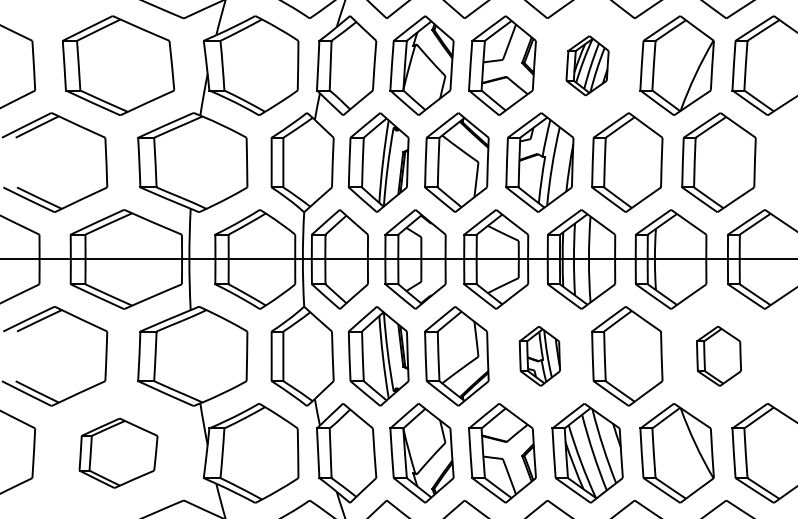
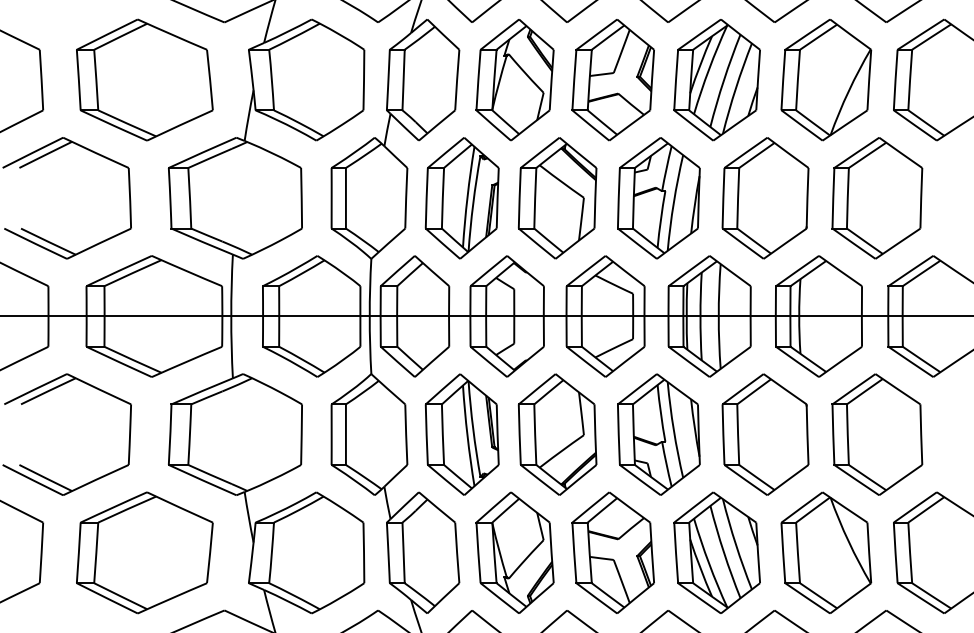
part: (587, 66) -> (716, 80), size x1.67
part: (539, 356) -> (658, 434), size x1.67
part: (719, 356) -> (877, 434), size x1.67
part: (118, 452) -> (144, 552), size x1.43

